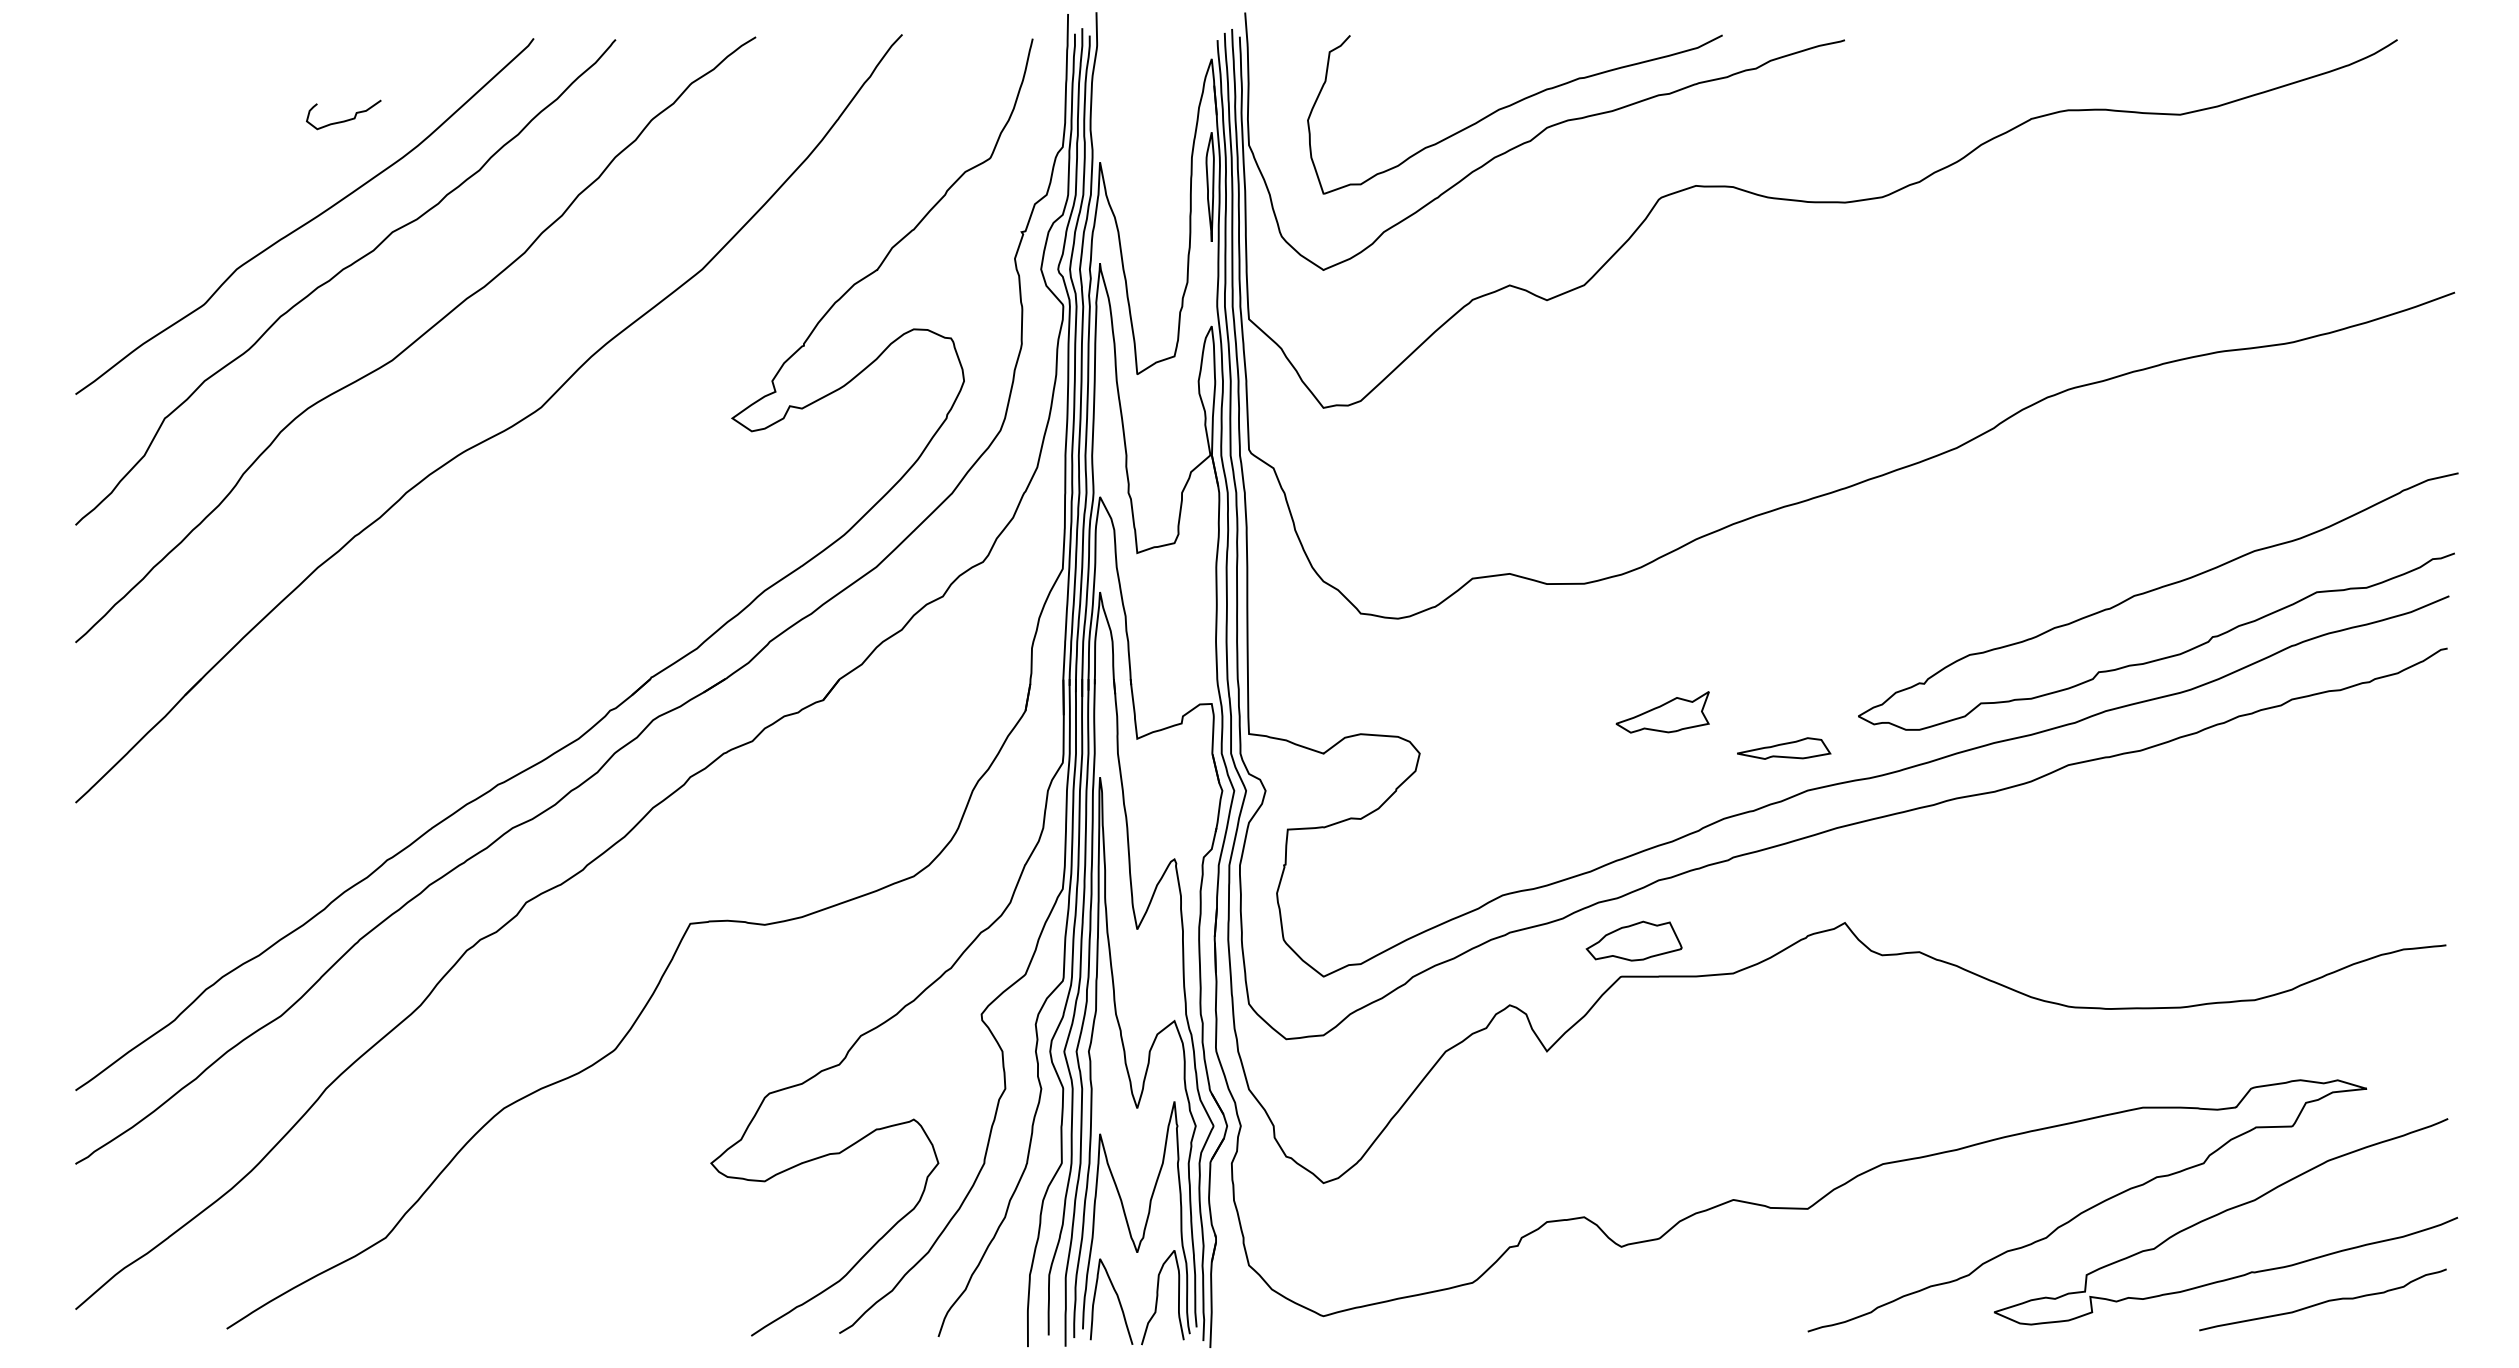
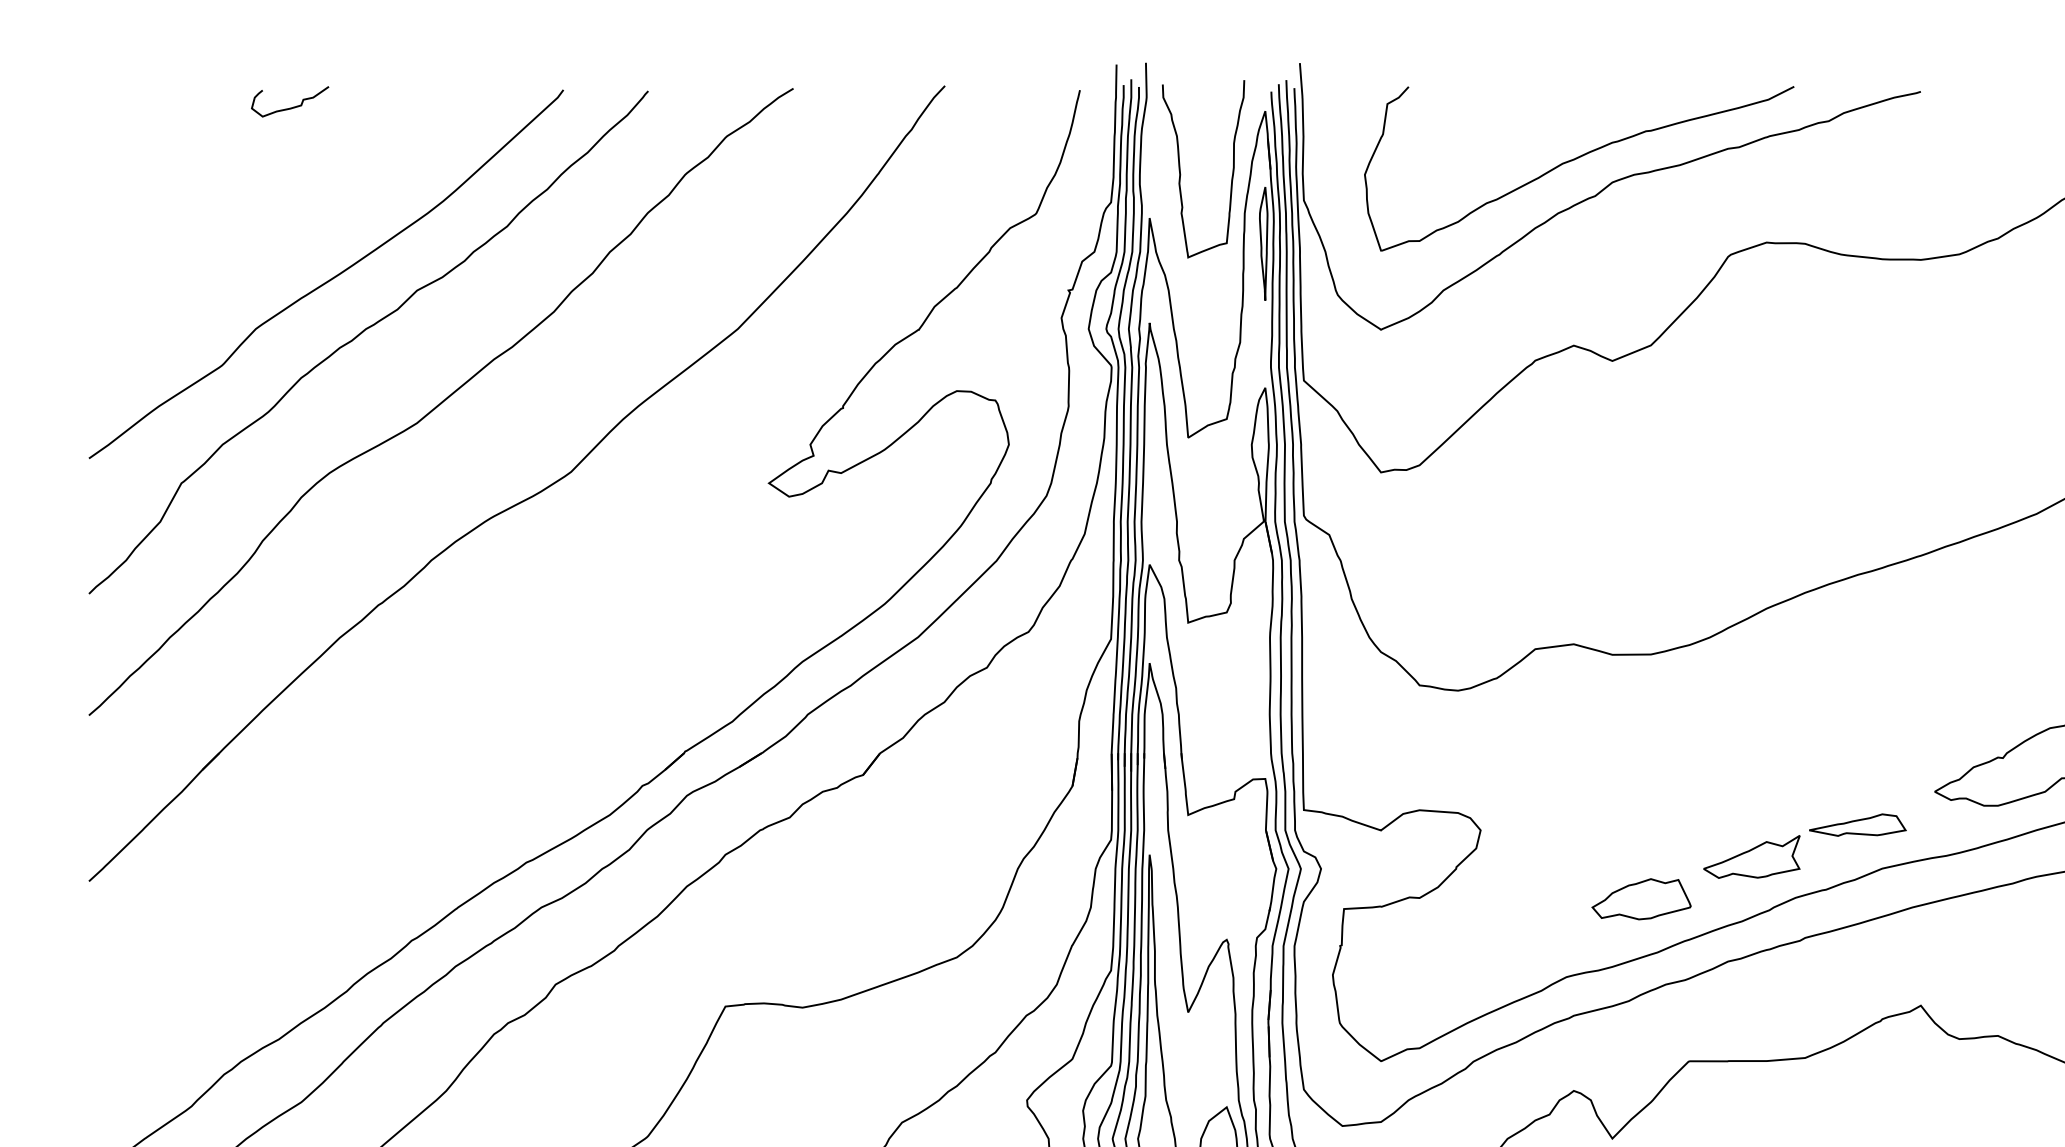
curve: (1130, 116) -> (1181, 170), added
curve: (346, 119) -> (292, 106), moved
part: (1662, 712) -> (1751, 857), moved
part: (1633, 940) -> (1640, 898), moved

